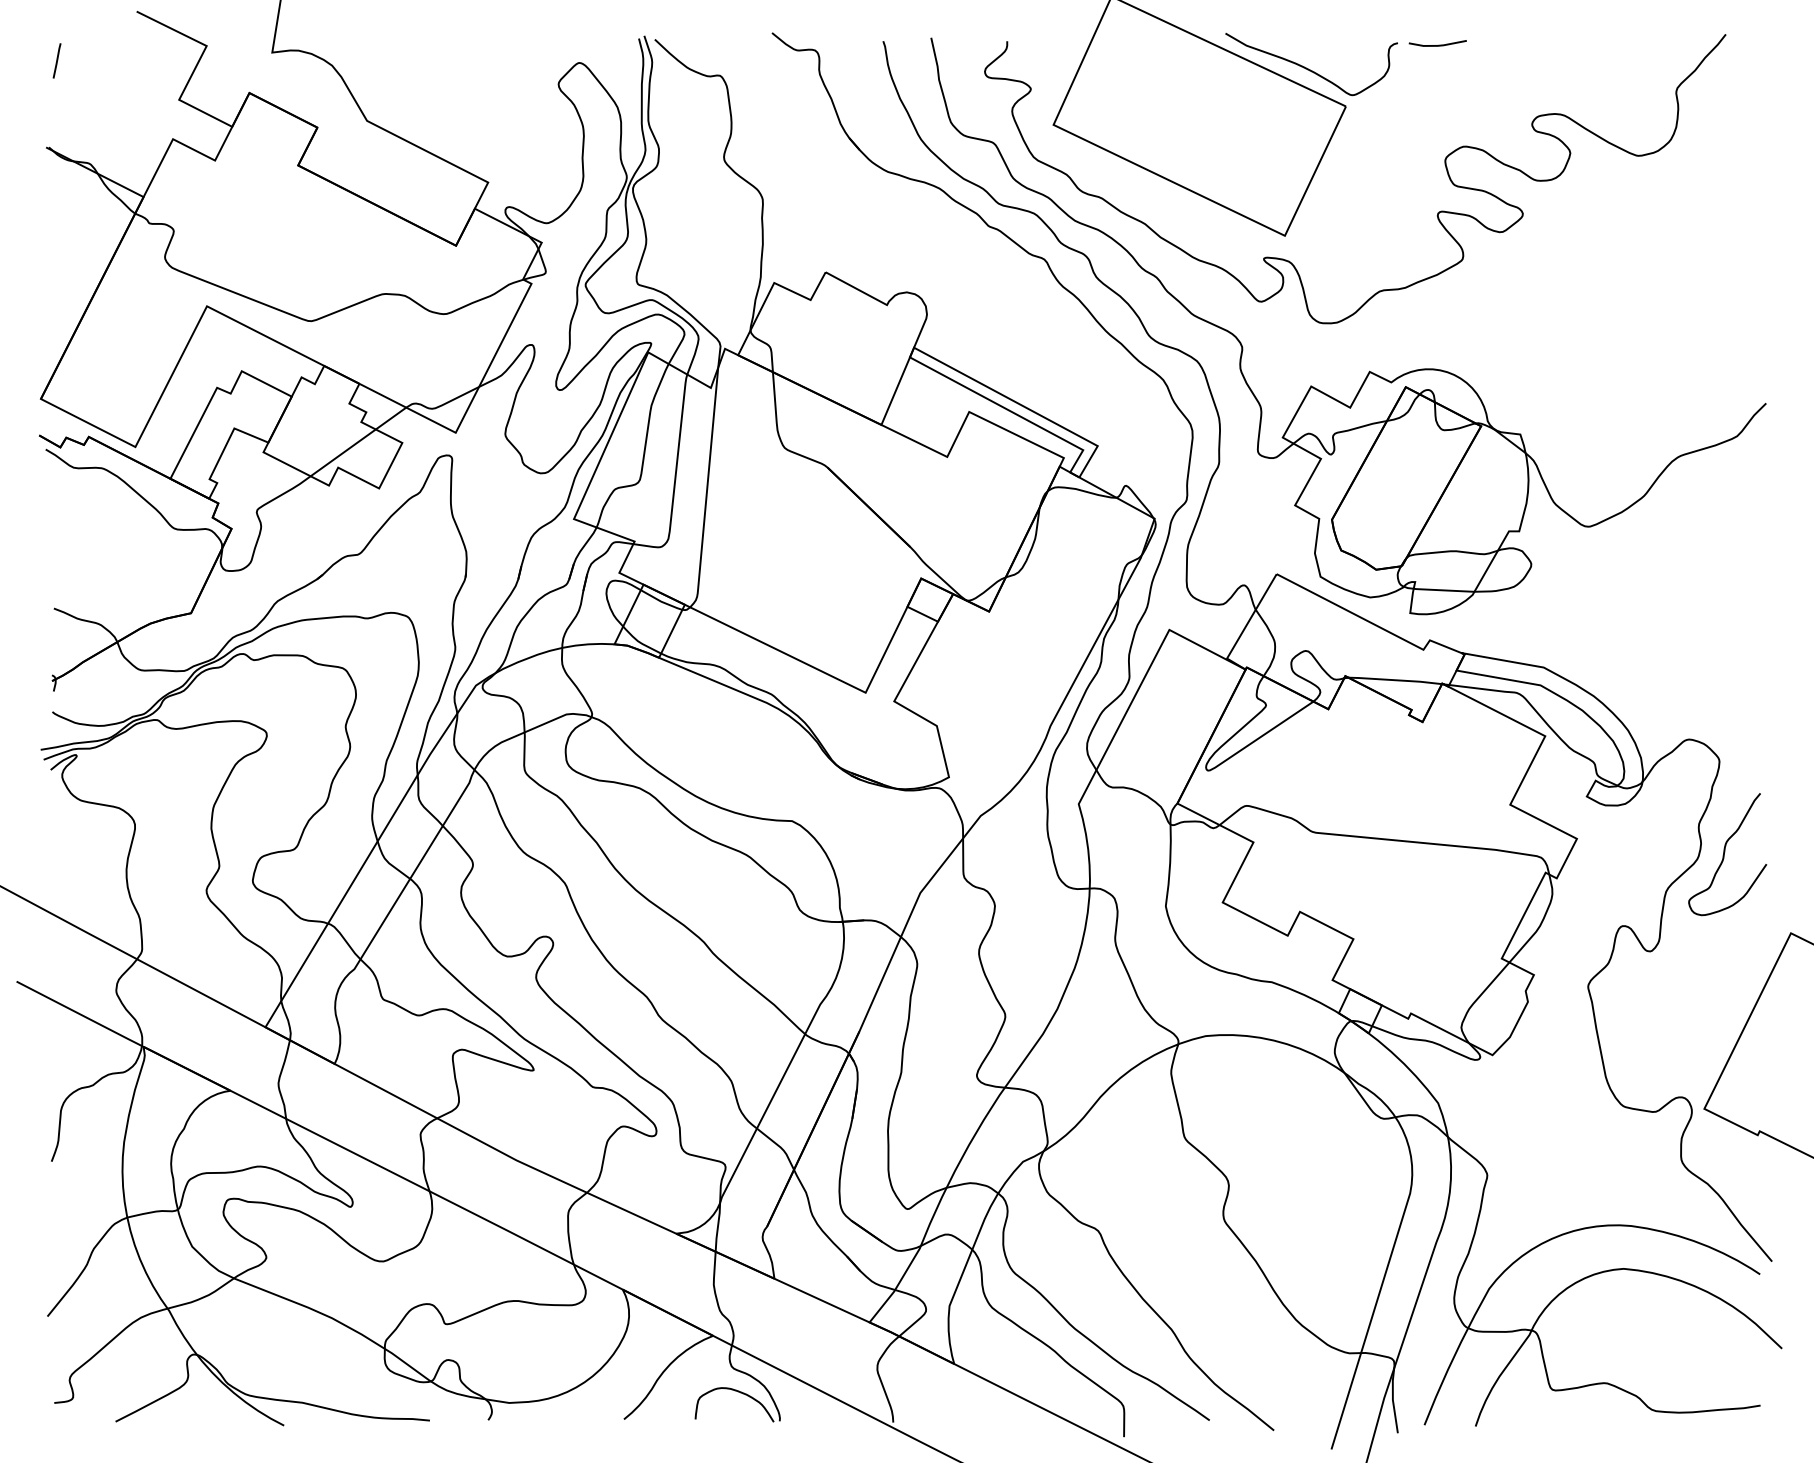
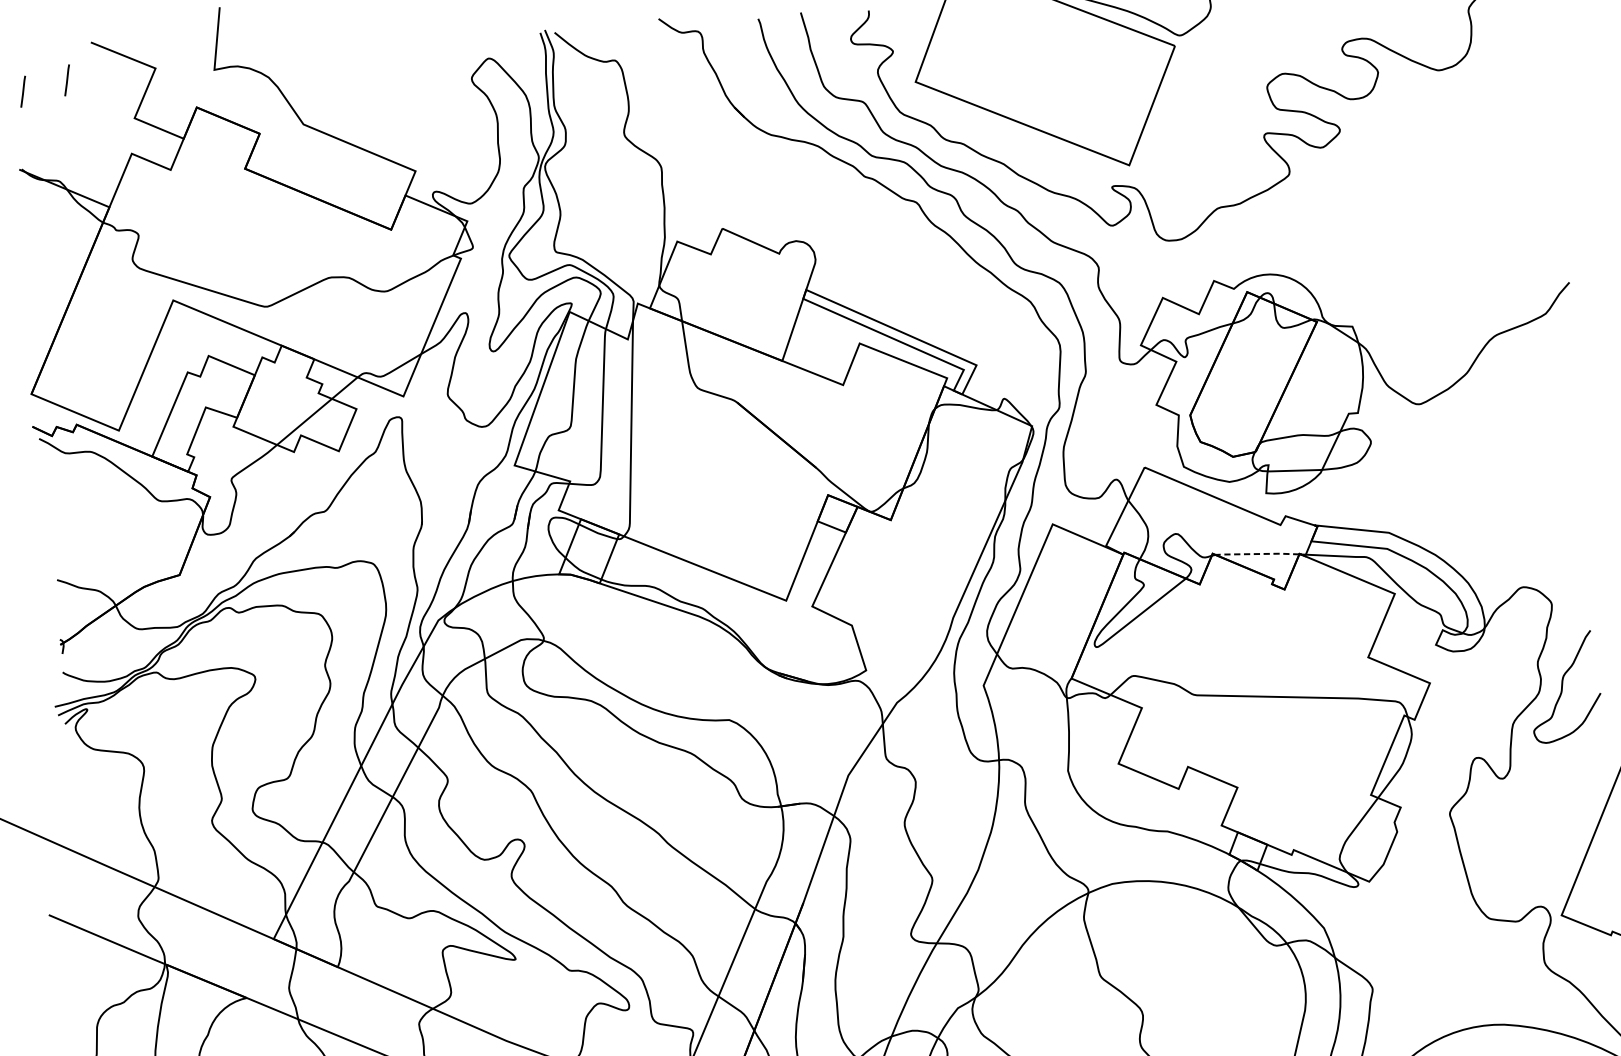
line: (106, 51) -> (66, 80), added
line: (1394, 680) -> (1256, 554), solid -> dashed

